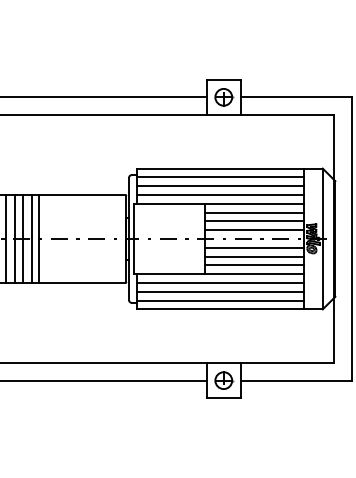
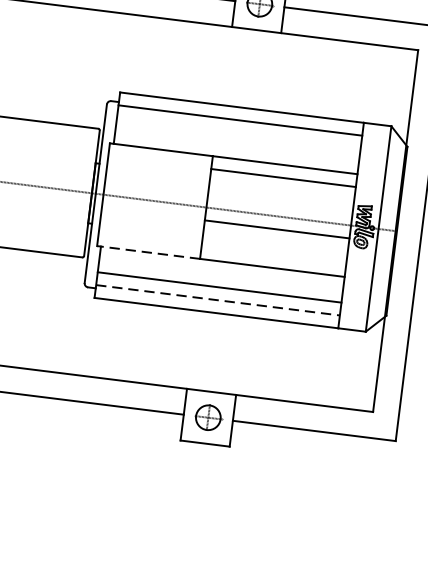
line: (219, 186) -> (237, 133), removed
line: (219, 195) -> (235, 146), removed
line: (253, 221) -> (280, 190), removed
line: (253, 230) -> (279, 203), removed
line: (253, 256) -> (274, 241), removed
line: (253, 265) -> (272, 255), removed
line: (169, 274) -> (148, 252), solid -> dashed
line: (219, 282) -> (219, 273), removed
line: (220, 300) -> (218, 300), solid -> dashed

